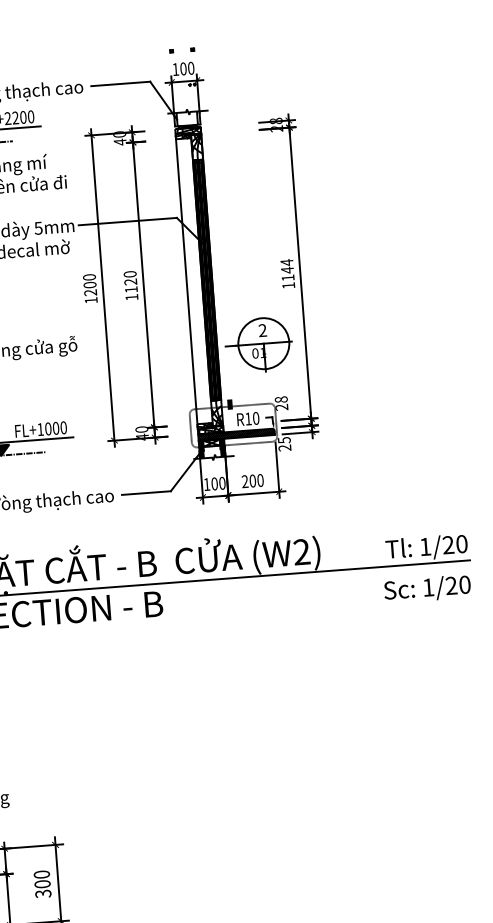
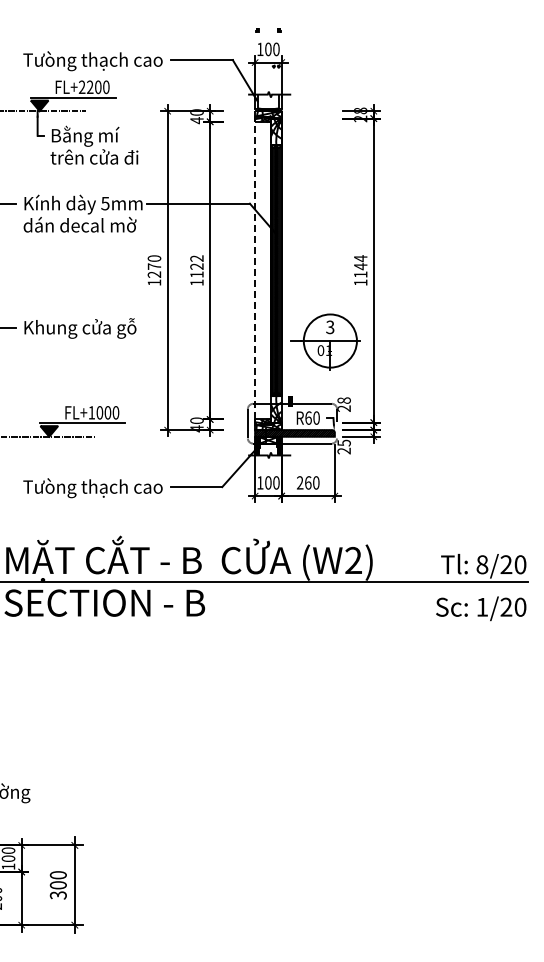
text: (129, 274) -> (196, 258), 1120 -> 1122
line: (187, 281) -> (255, 270), solid -> dashed
text: (90, 284) -> (154, 266), 1200 -> 1270
text: (262, 330) -> (330, 327), 2 -> 3
text: (248, 418) -> (308, 417), R10 -> R60
text: (253, 480) -> (308, 482), 200 -> 260
text: (425, 546) -> (482, 564), 1/20 -> 8/20

